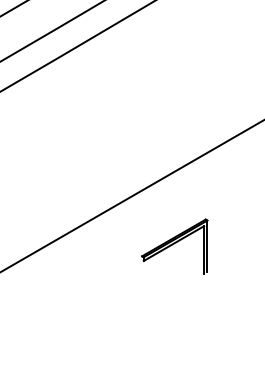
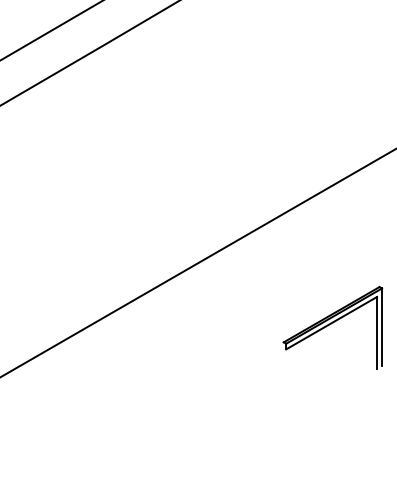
part: (174, 246) -> (332, 327), moved

